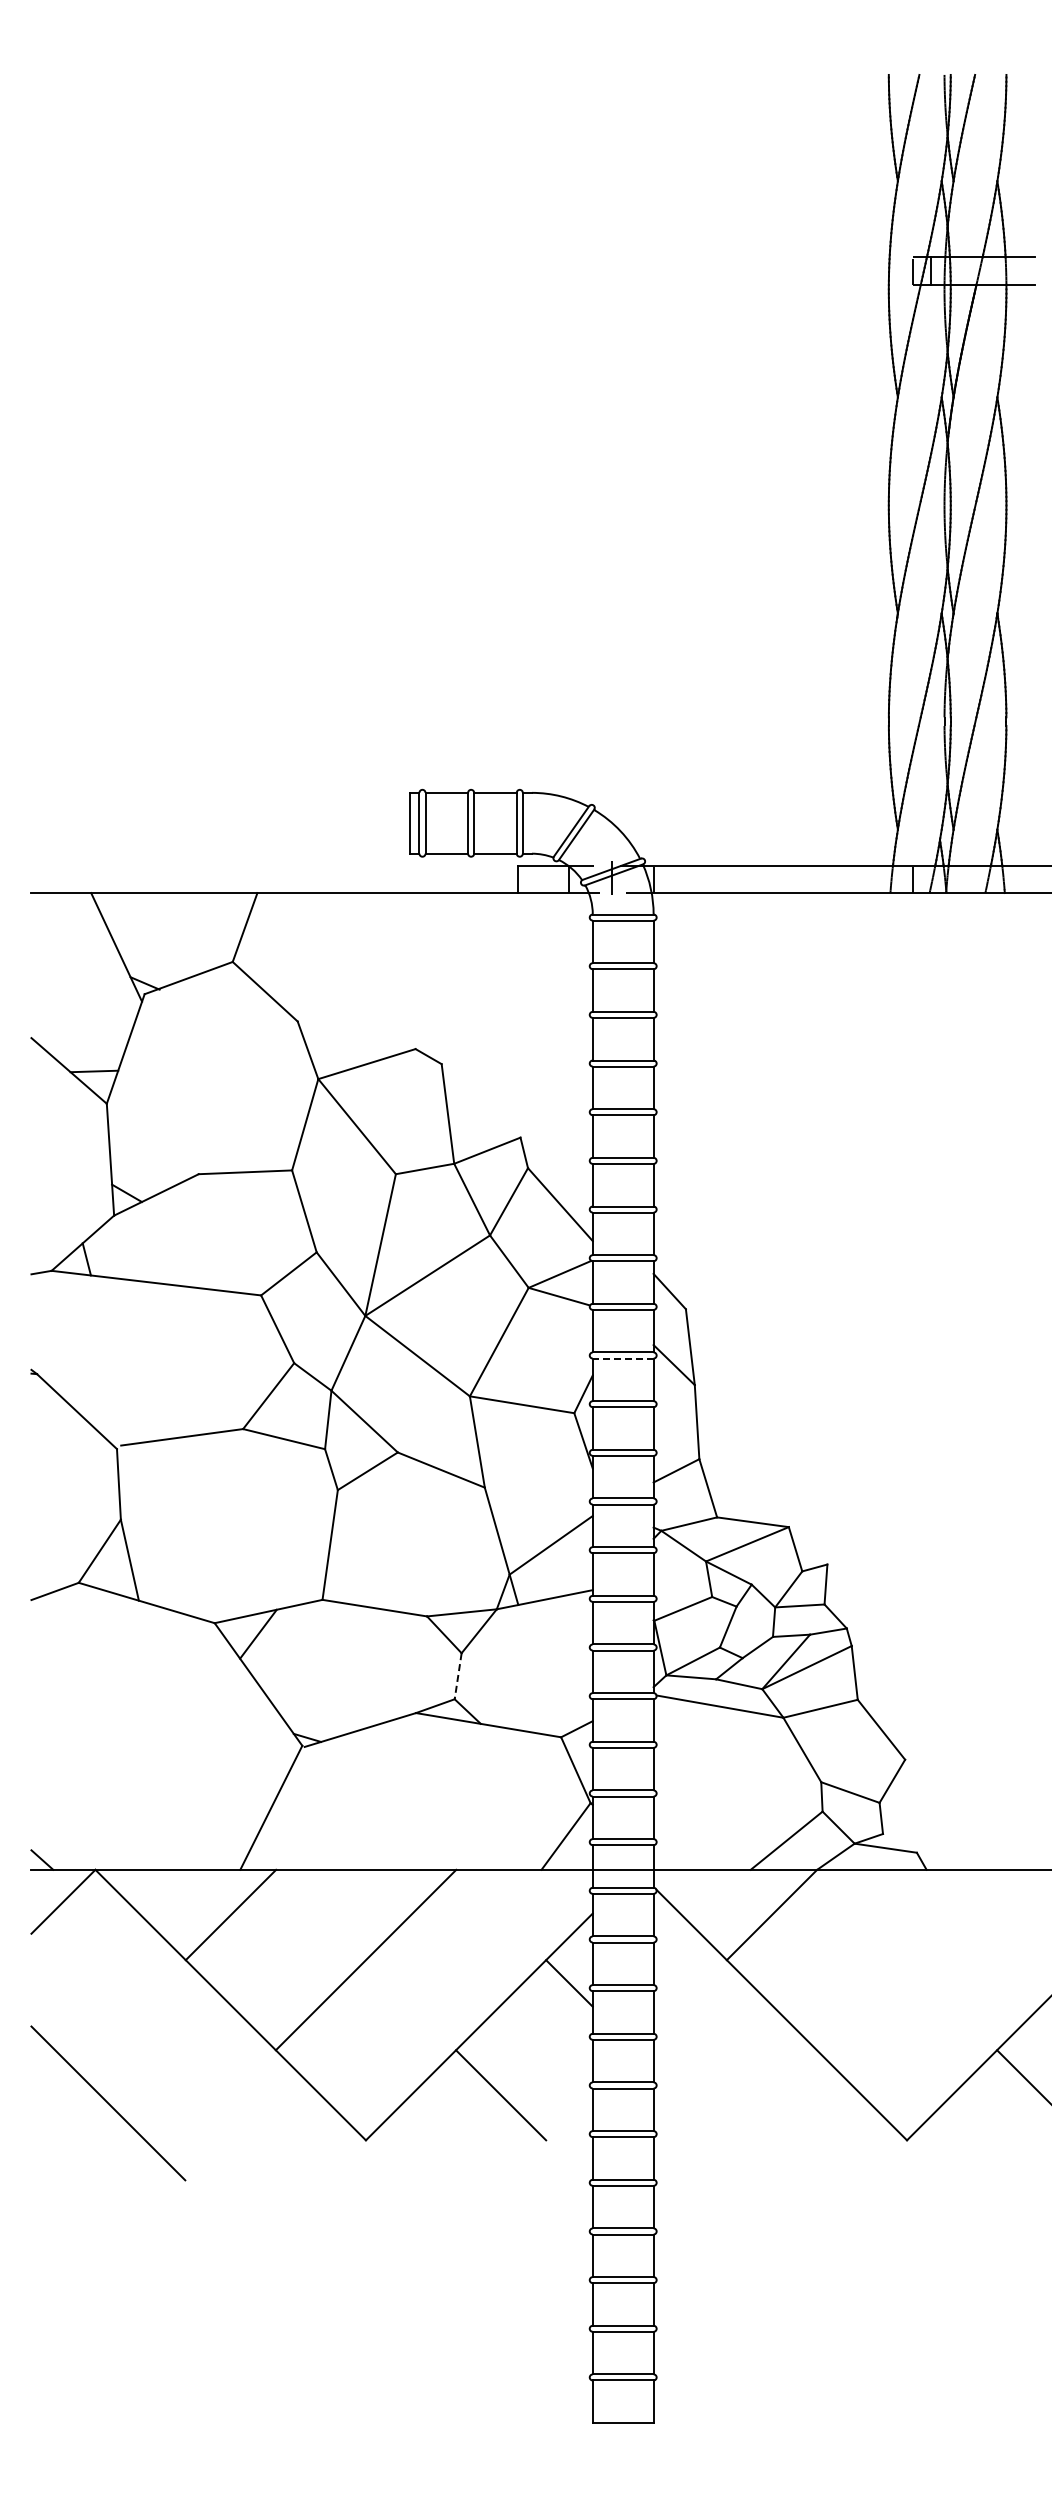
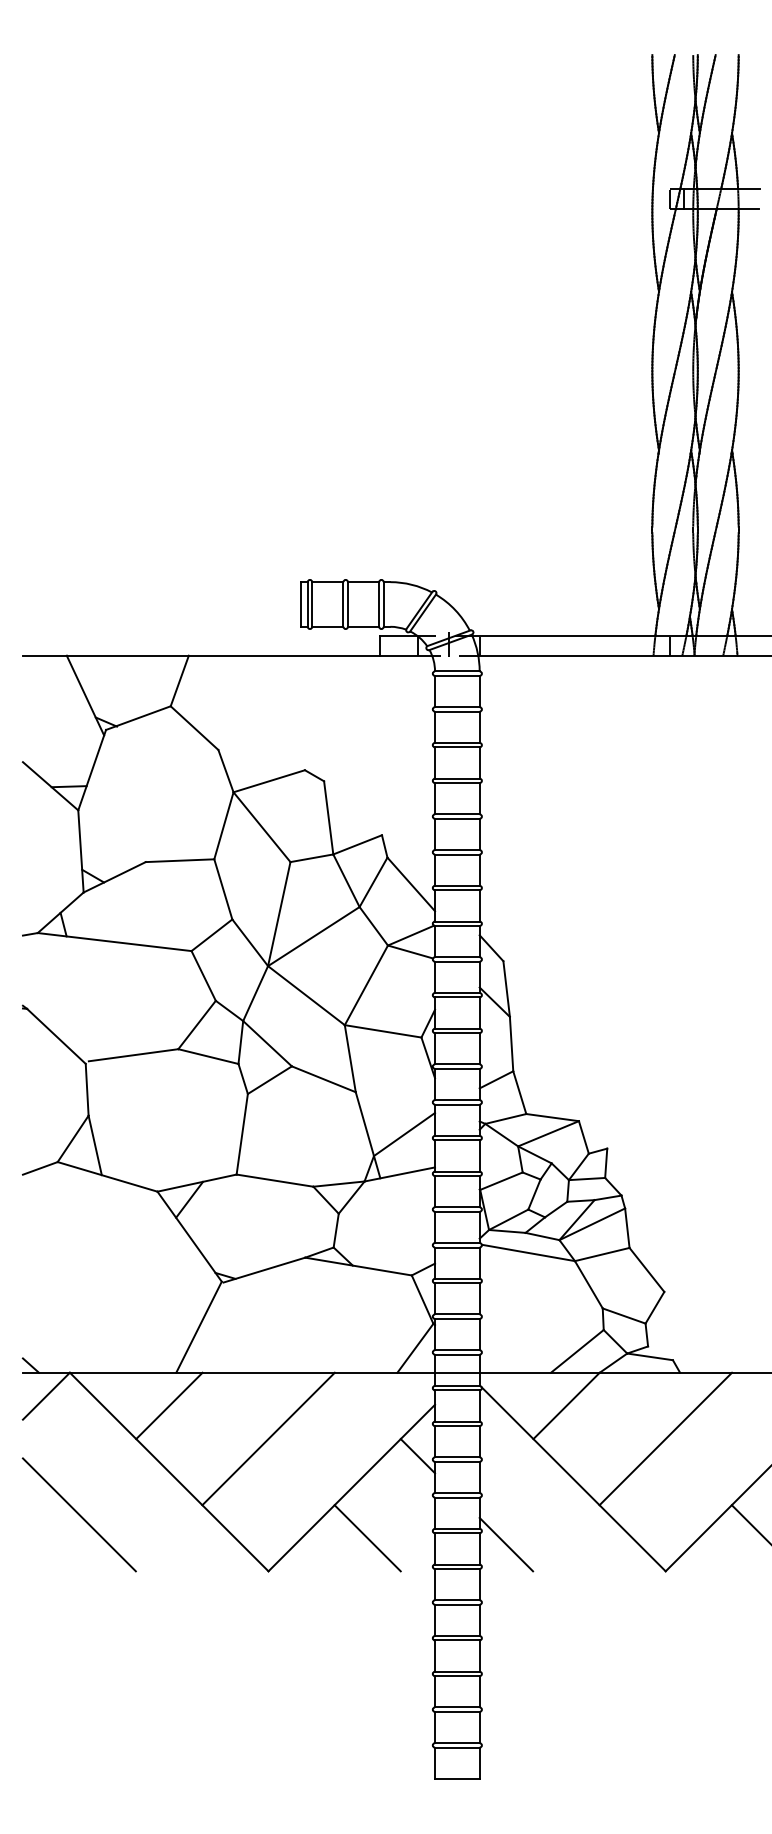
line: (622, 1358) -> (456, 997), dashed -> solid
line: (458, 1676) -> (336, 1230), dashed -> solid
line: (906, 1959) -> (665, 1438), added
line: (108, 2103) -> (79, 1514), moved
line: (689, 2103) -> (506, 1544), added

